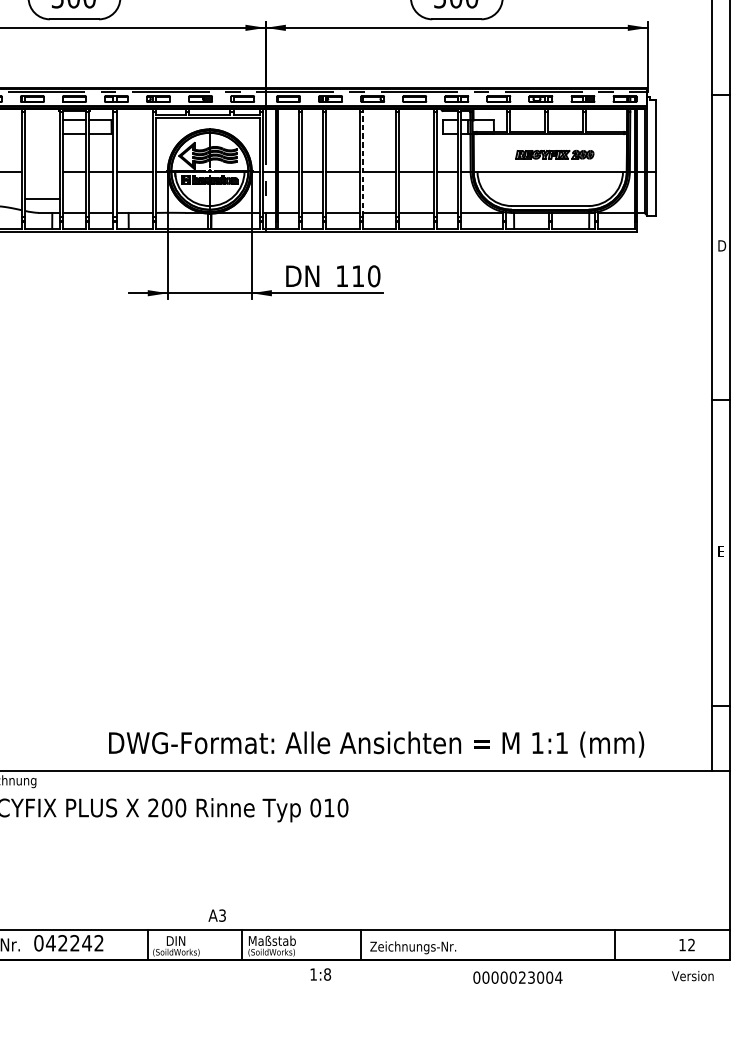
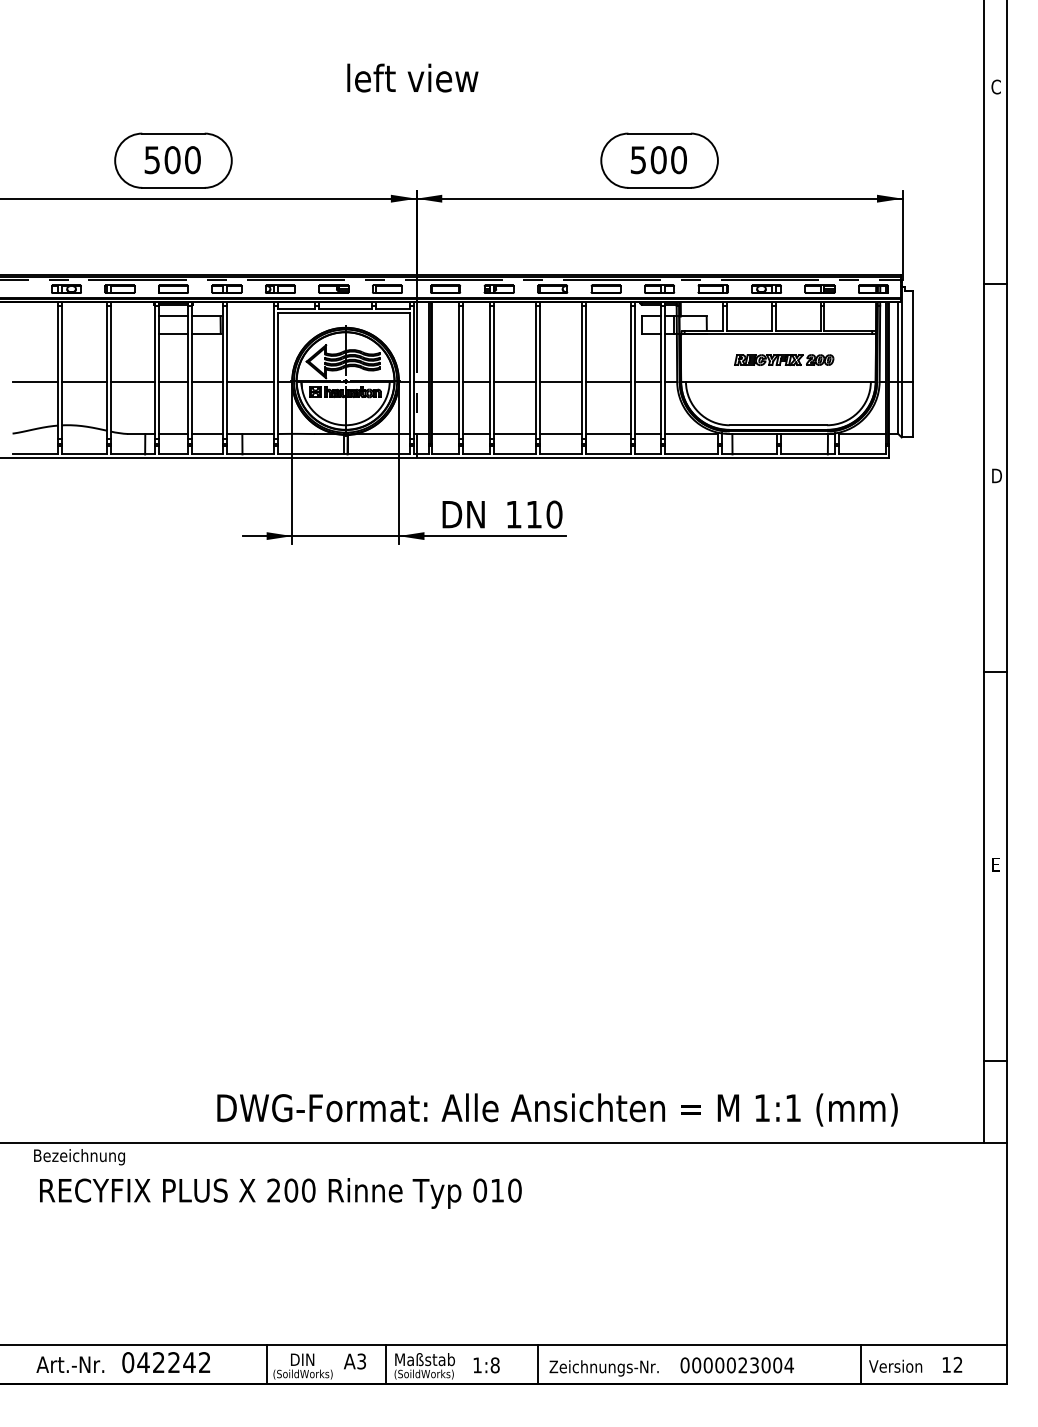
line: (363, 164) -> (540, 372), dashed -> solid
line: (42, 198) -> (132, 381), moved
text: (216, 915) -> (354, 1361), moved
text: (320, 974) -> (486, 1365), moved
text: (692, 975) -> (895, 1365), moved
text: (517, 977) -> (736, 1365), moved

